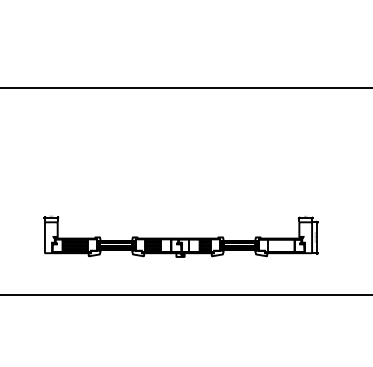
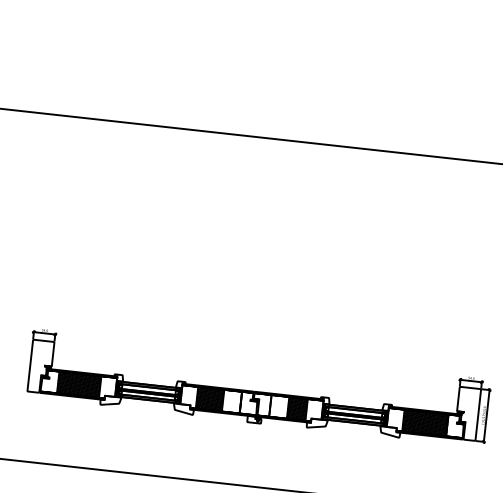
hatch: (281, 245) -> (425, 422), added

